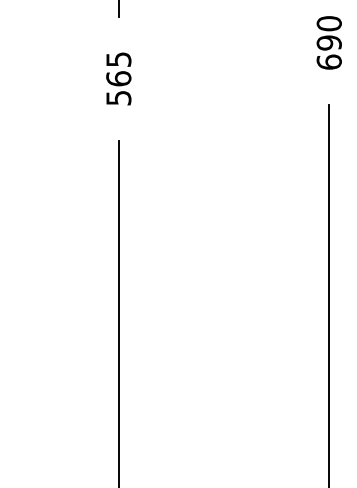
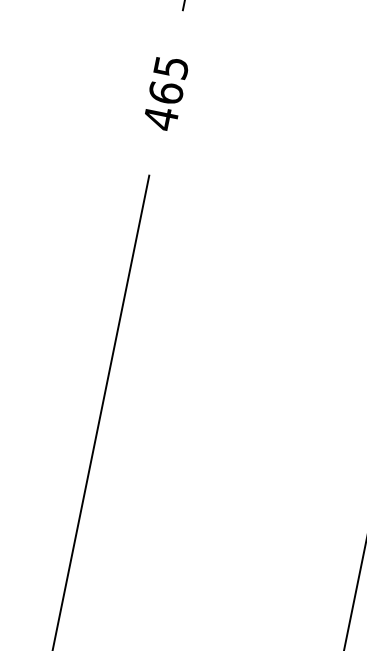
text: (118, 98) -> (160, 118), 565 -> 465

